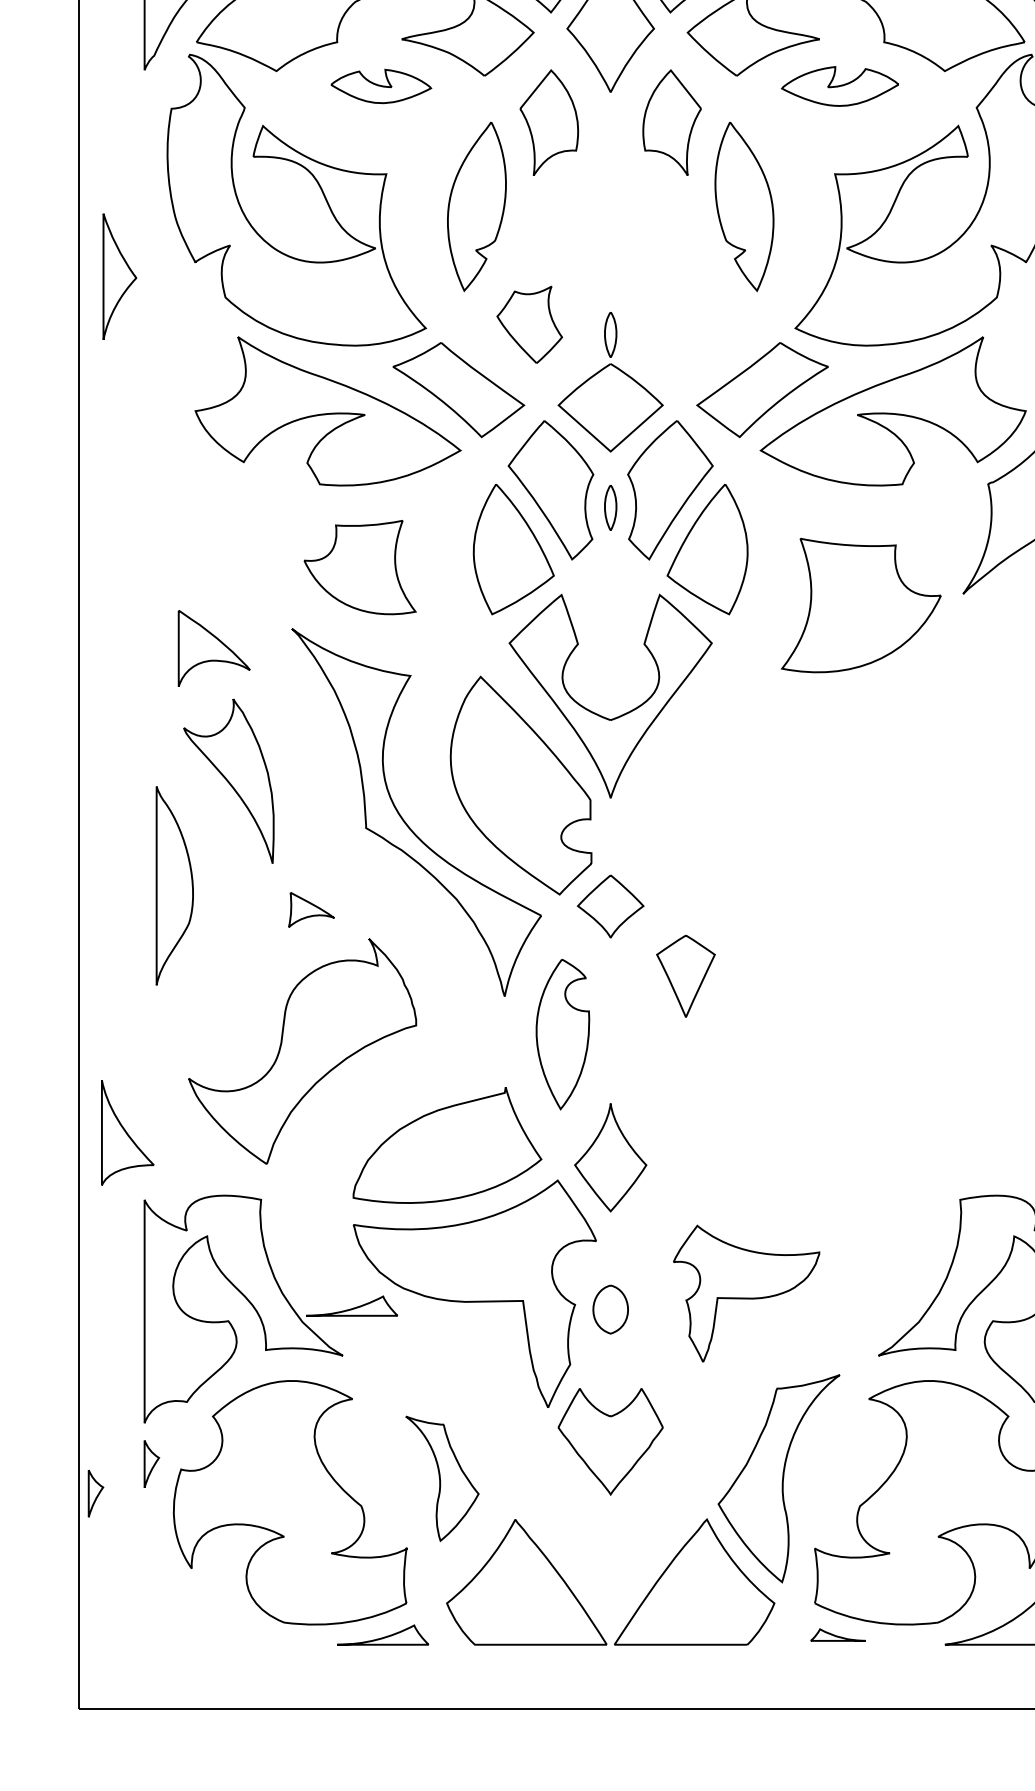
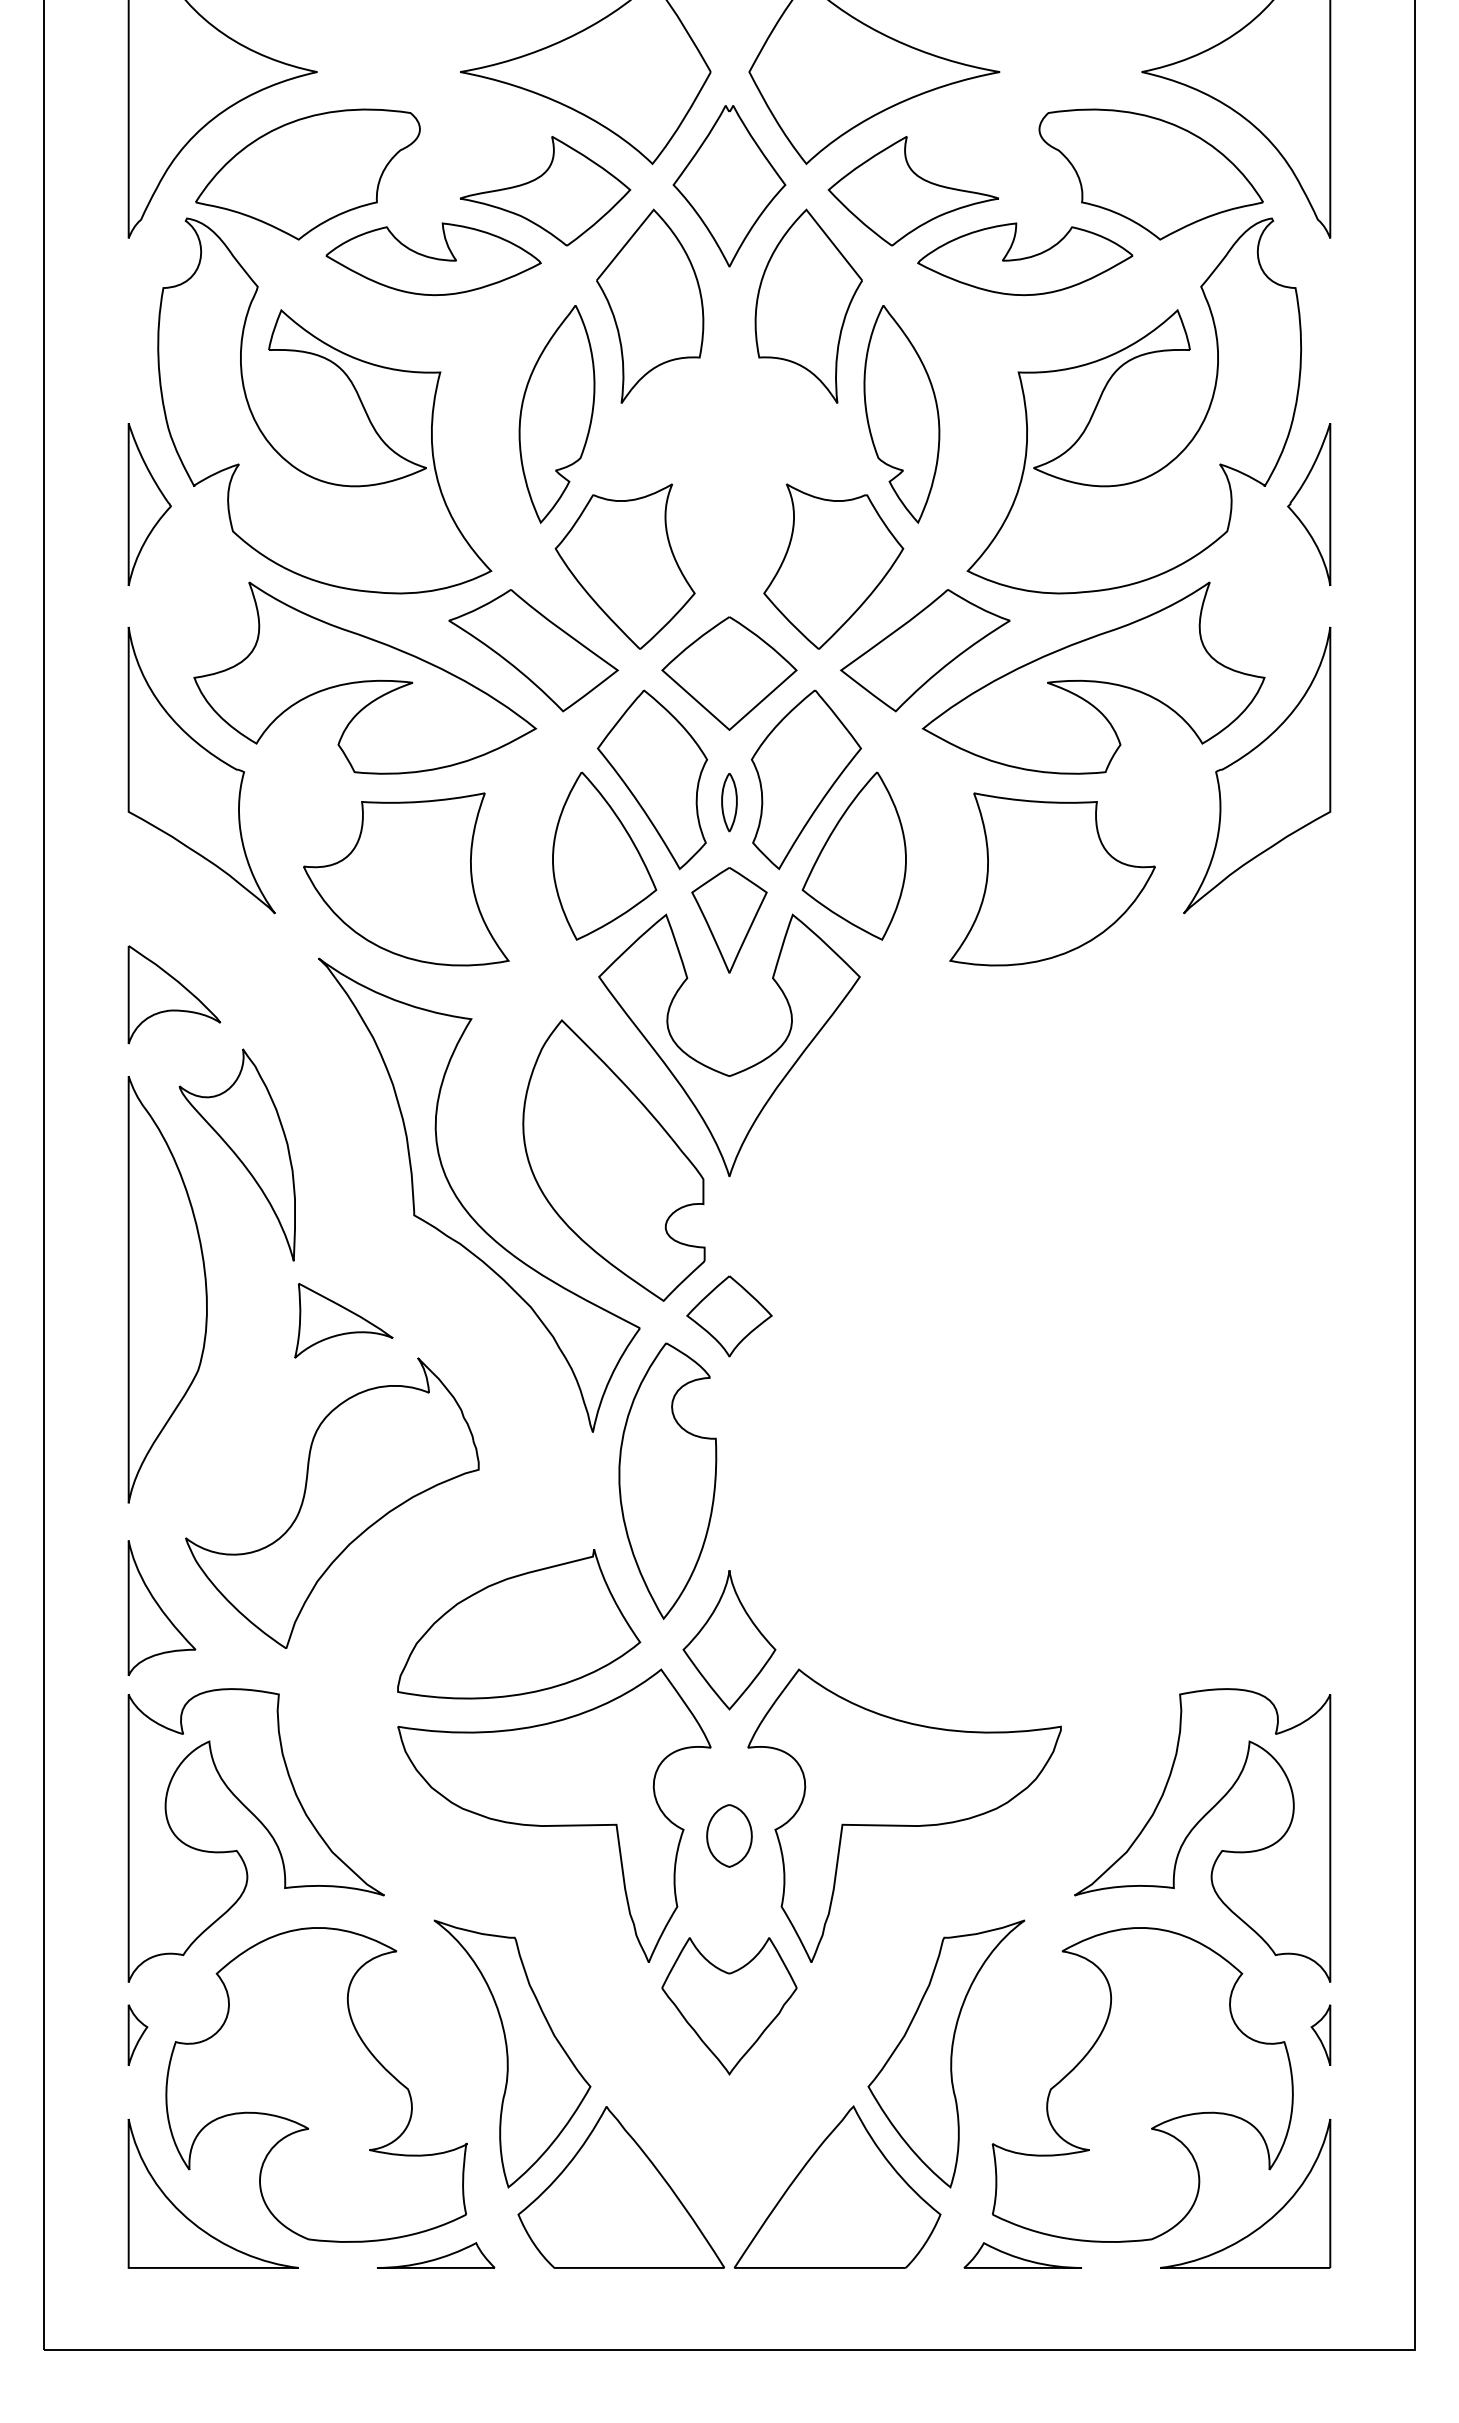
part: (381, 86) -> (433, 259), size x1.67
part: (840, 86) -> (1025, 259), size x1.43
part: (549, 122) -> (650, 305), size x1.43
part: (672, 122) -> (808, 305), size x1.43
part: (119, 276) -> (149, 504), moved
part: (529, 324) -> (624, 566), size x1.67
part: (691, 324) -> (833, 566), added
part: (610, 334) -> (729, 579), removed
part: (201, 483) -> (201, 770), added
part: (360, 567) -> (406, 879), size x1.43
part: (861, 605) -> (1052, 879), moved
part: (214, 648) -> (174, 994), moved
part: (174, 885) -> (167, 1289), size x1.67
part: (311, 909) -> (343, 1320), size x1.67
part: (685, 976) -> (729, 920), moved
part: (562, 1034) -> (667, 1481), size x1.43
part: (127, 1132) -> (161, 1607), moved
part: (746, 1293) -> (904, 1815), size x1.67
part: (352, 1306) -> (396, 1831), removed
part: (442, 1478) -> (512, 2053), size x1.67
part: (95, 1493) -> (65, 2072), removed
part: (191, 1606) -> (189, 2218), added
part: (838, 1635) -> (1022, 2255), size x1.67

